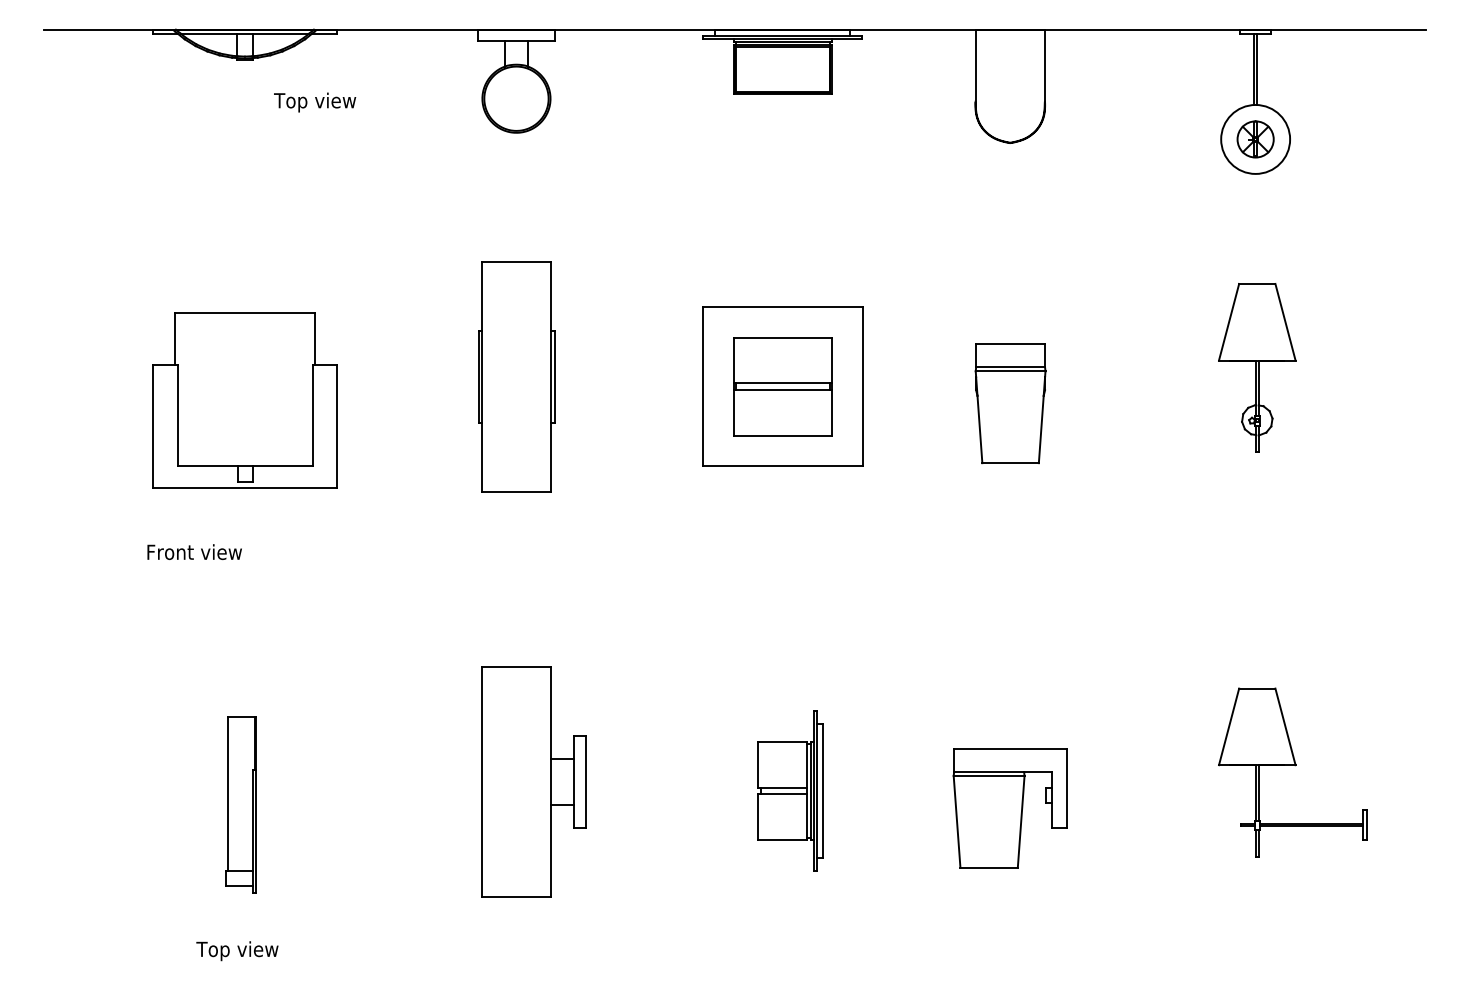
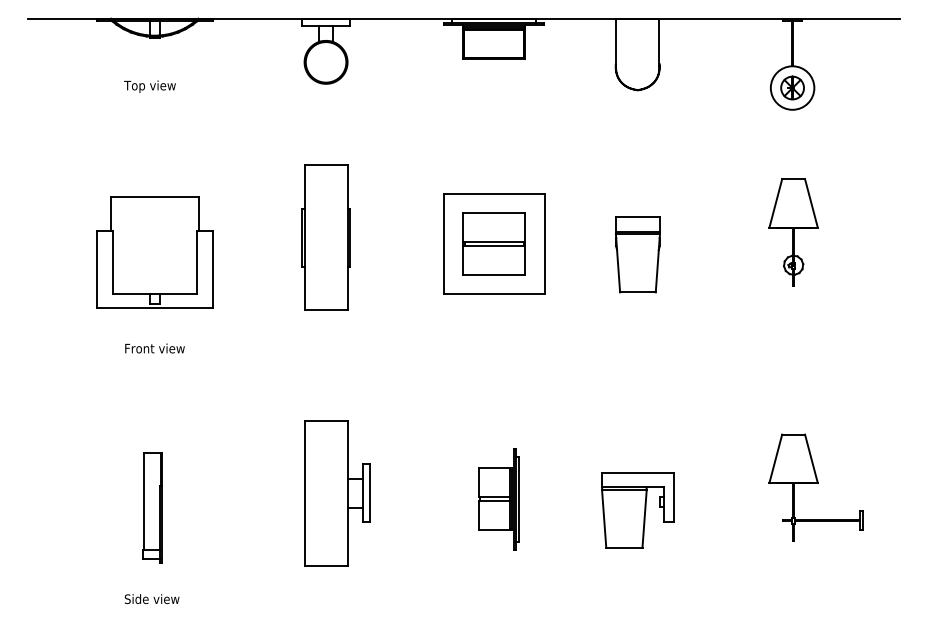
text: (314, 102) -> (149, 86), moved
text: (193, 552) -> (154, 348), moved
text: (239, 951) -> (151, 600), Top view -> Side view

